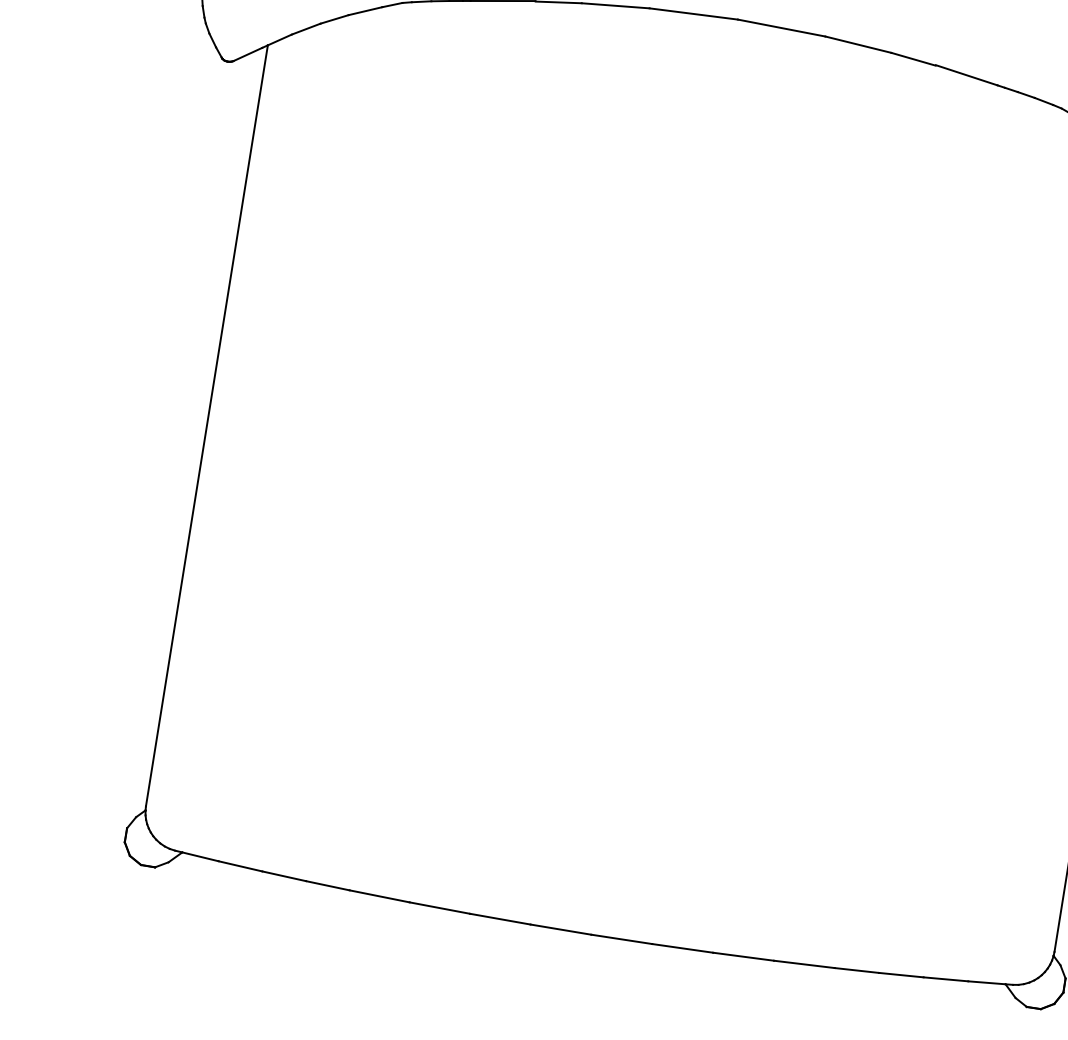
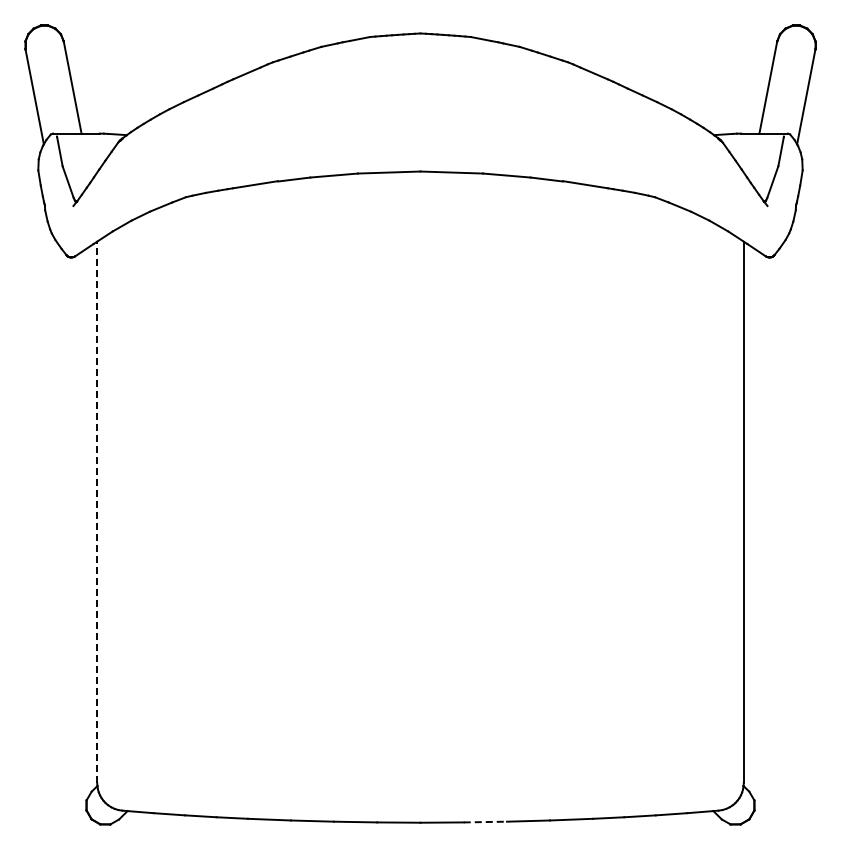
line: (207, 426) -> (97, 512), solid -> dashed
line: (682, 949) -> (485, 822), solid -> dashed

